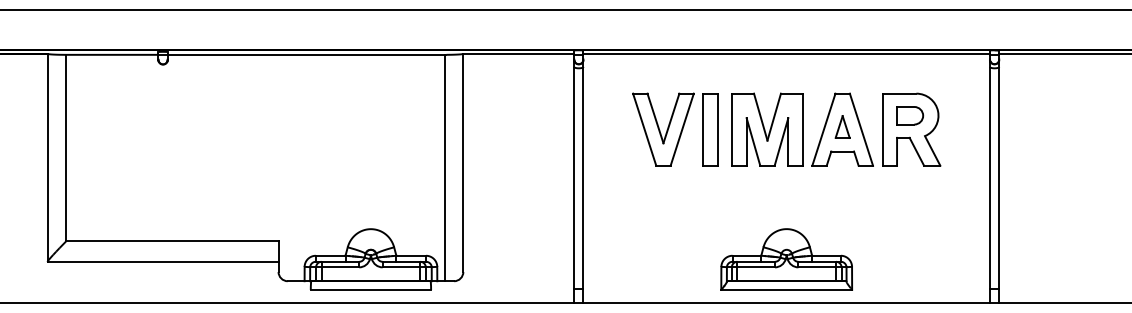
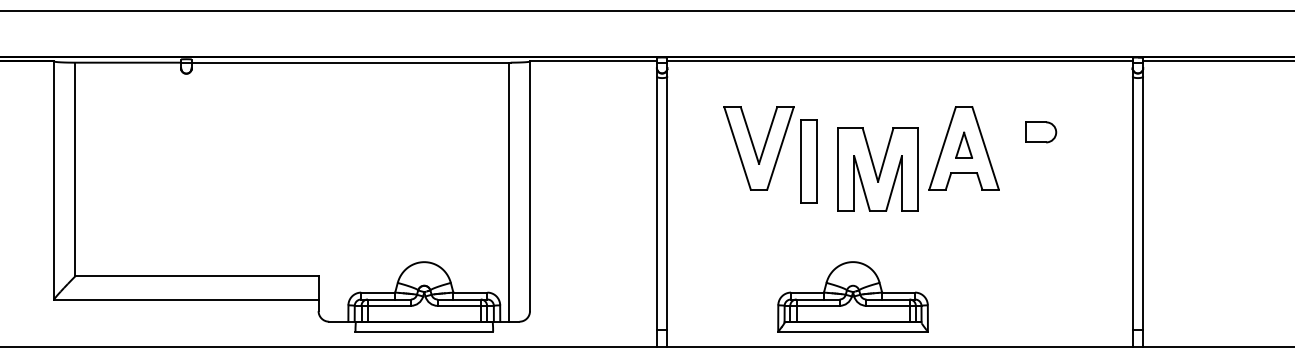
part: (710, 129) -> (808, 161), moved
part: (766, 129) -> (877, 169), moved
part: (911, 129) -> (1042, 148), removed
part: (786, 259) -> (852, 296), moved

